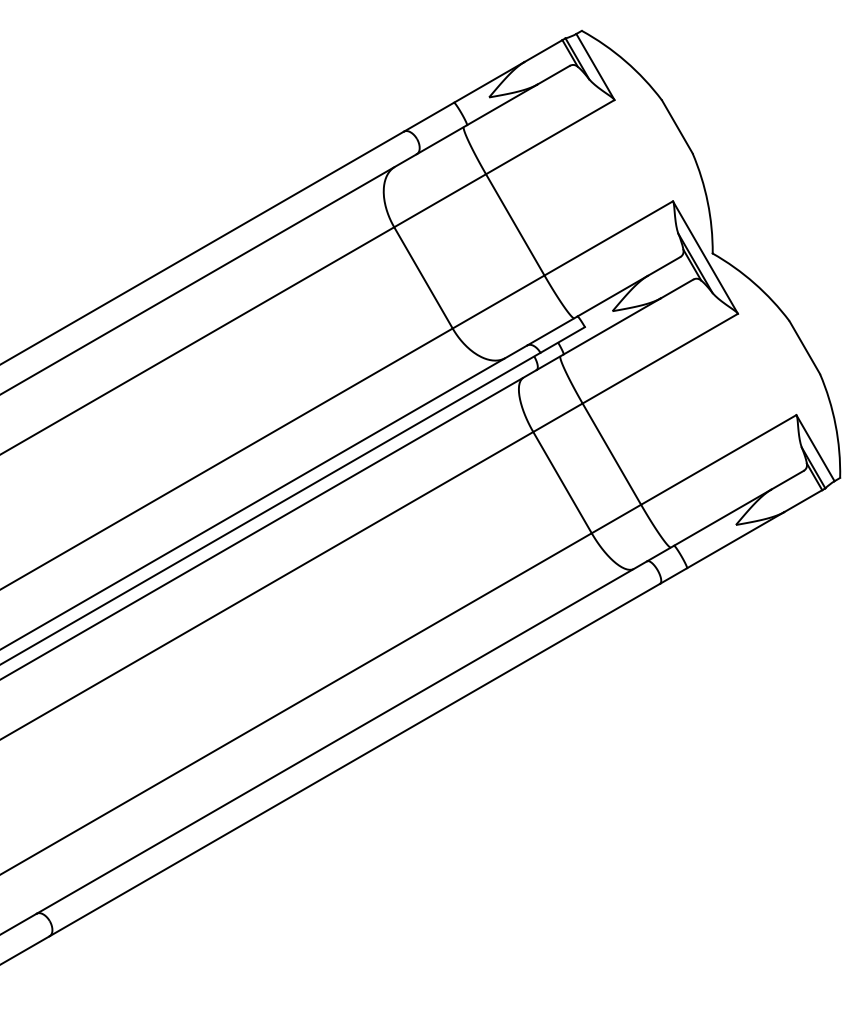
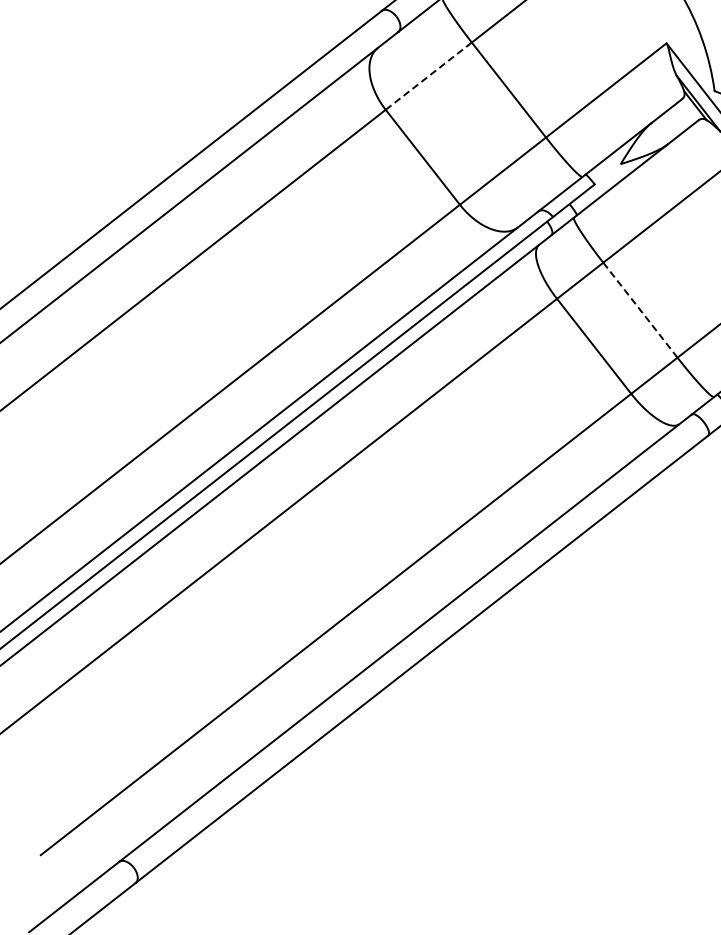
line: (440, 200) -> (429, 75), solid -> dashed
line: (612, 454) -> (641, 310), solid -> dashed

